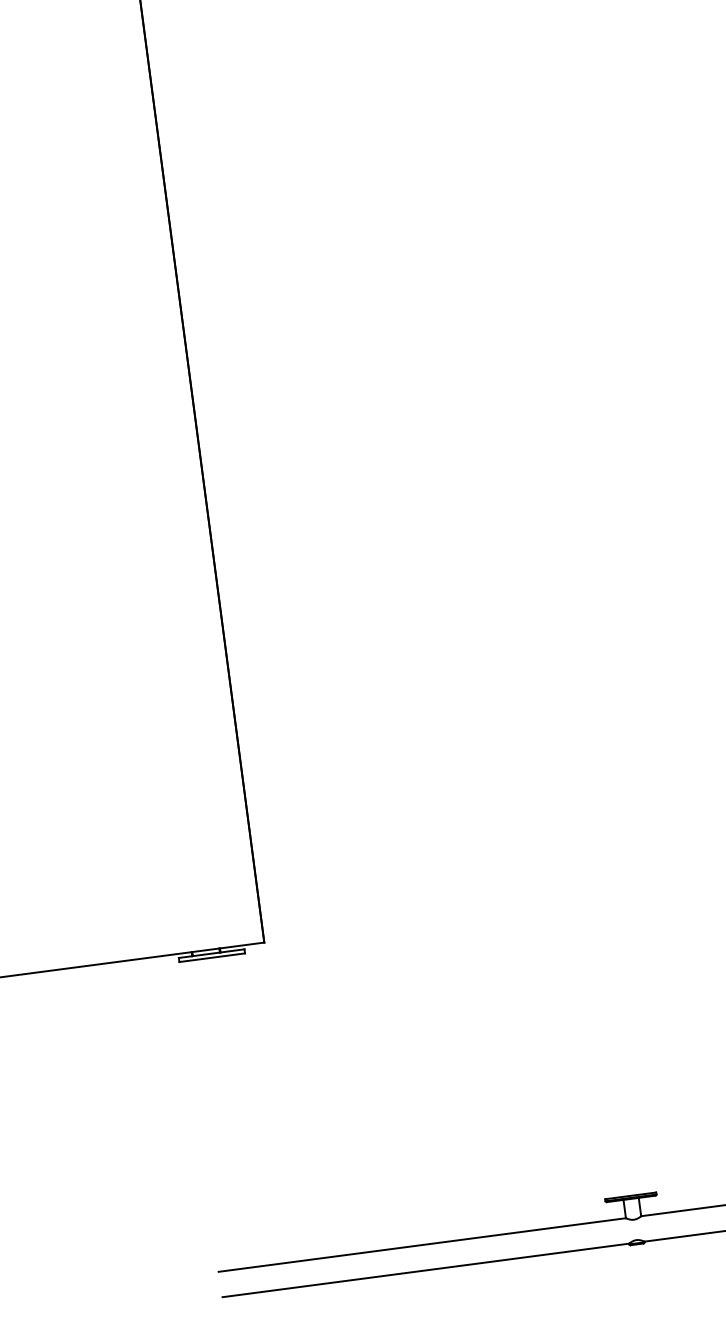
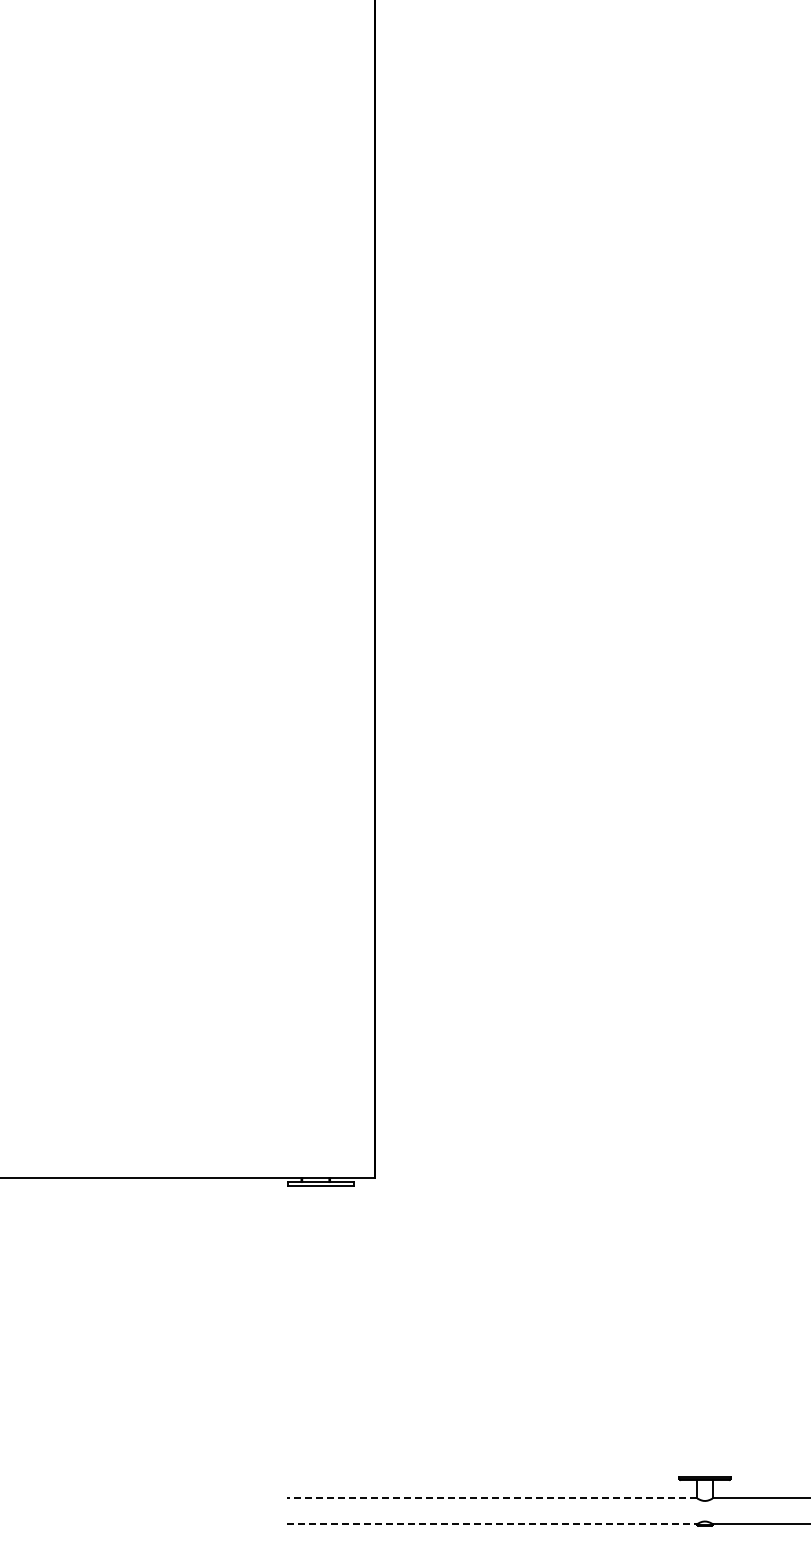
line: (421, 1245) -> (491, 1498), solid -> dashed
line: (426, 1270) -> (492, 1524), solid -> dashed

